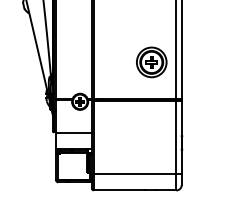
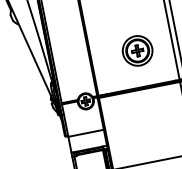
part: (151, 62) -> (137, 51), moved

